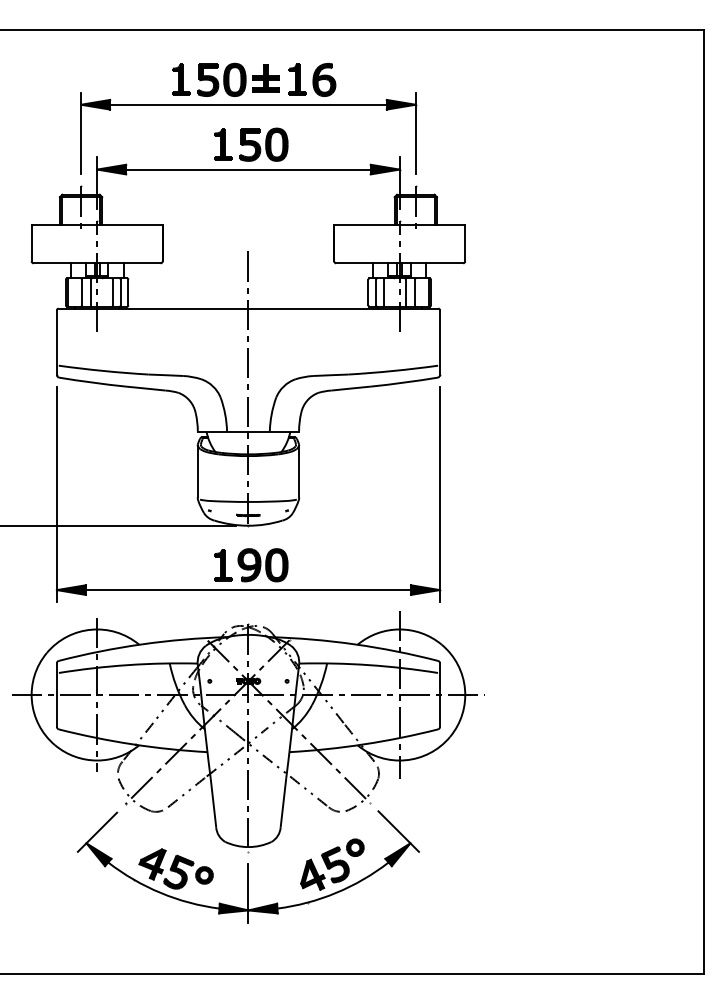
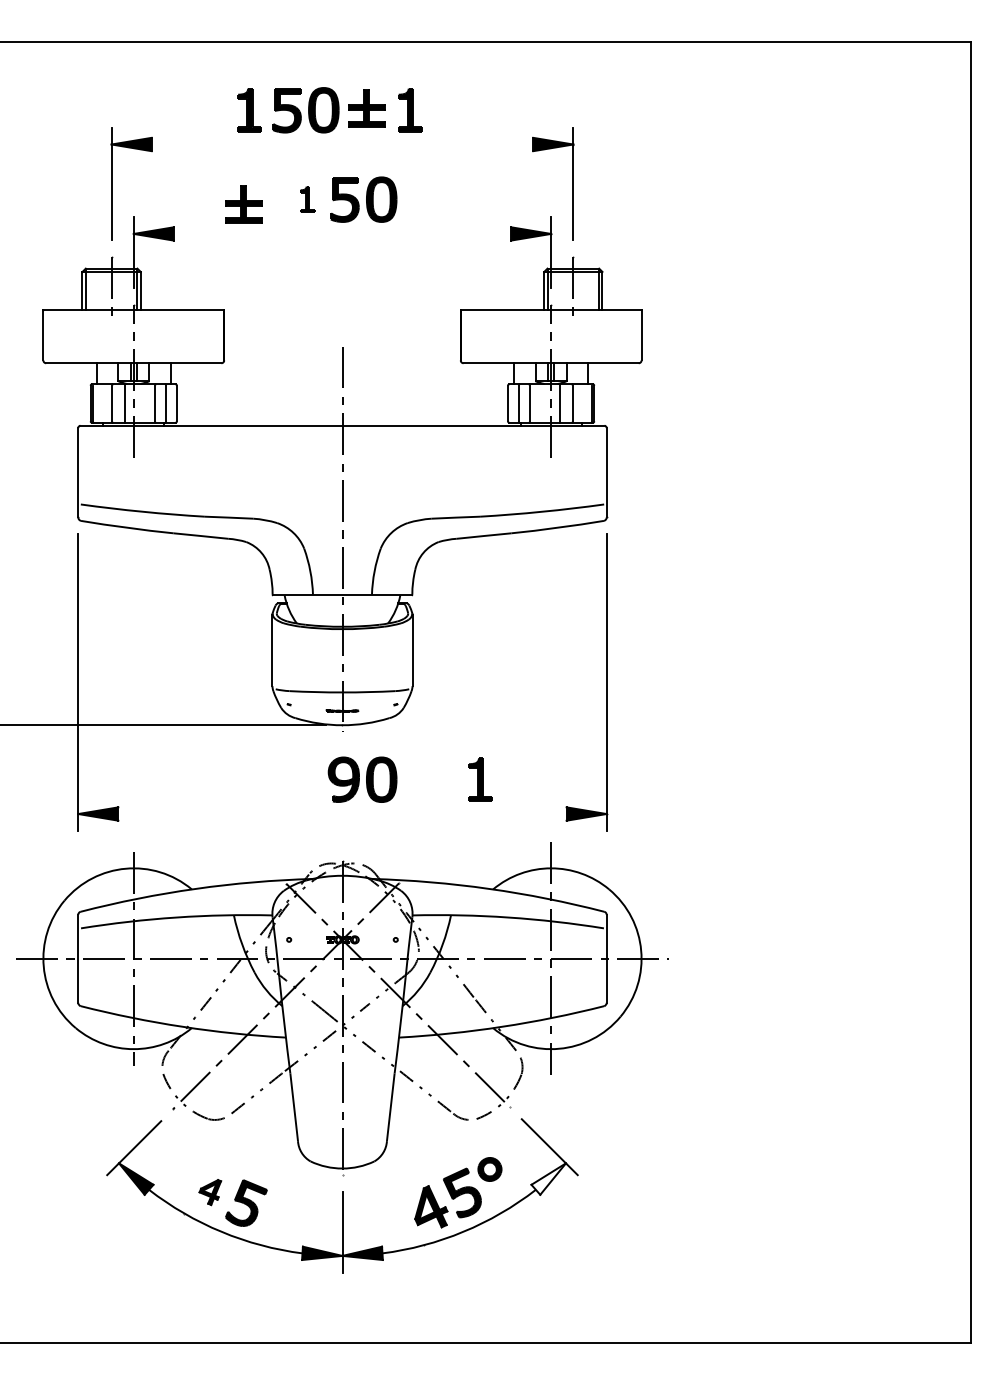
part: (324, 80) -> (447, 110), removed
line: (248, 104) -> (342, 144), removed
part: (223, 144) -> (307, 199), size x0.6
part: (176, 148) -> (243, 204), added
line: (248, 169) -> (342, 233), removed
part: (223, 565) -> (480, 779), moved
line: (248, 590) -> (342, 814), removed
fill: (397, 854) -> (548, 1178), removed
part: (152, 864) -> (210, 1192), size x0.6
part: (204, 875) -> (281, 1207), removed

